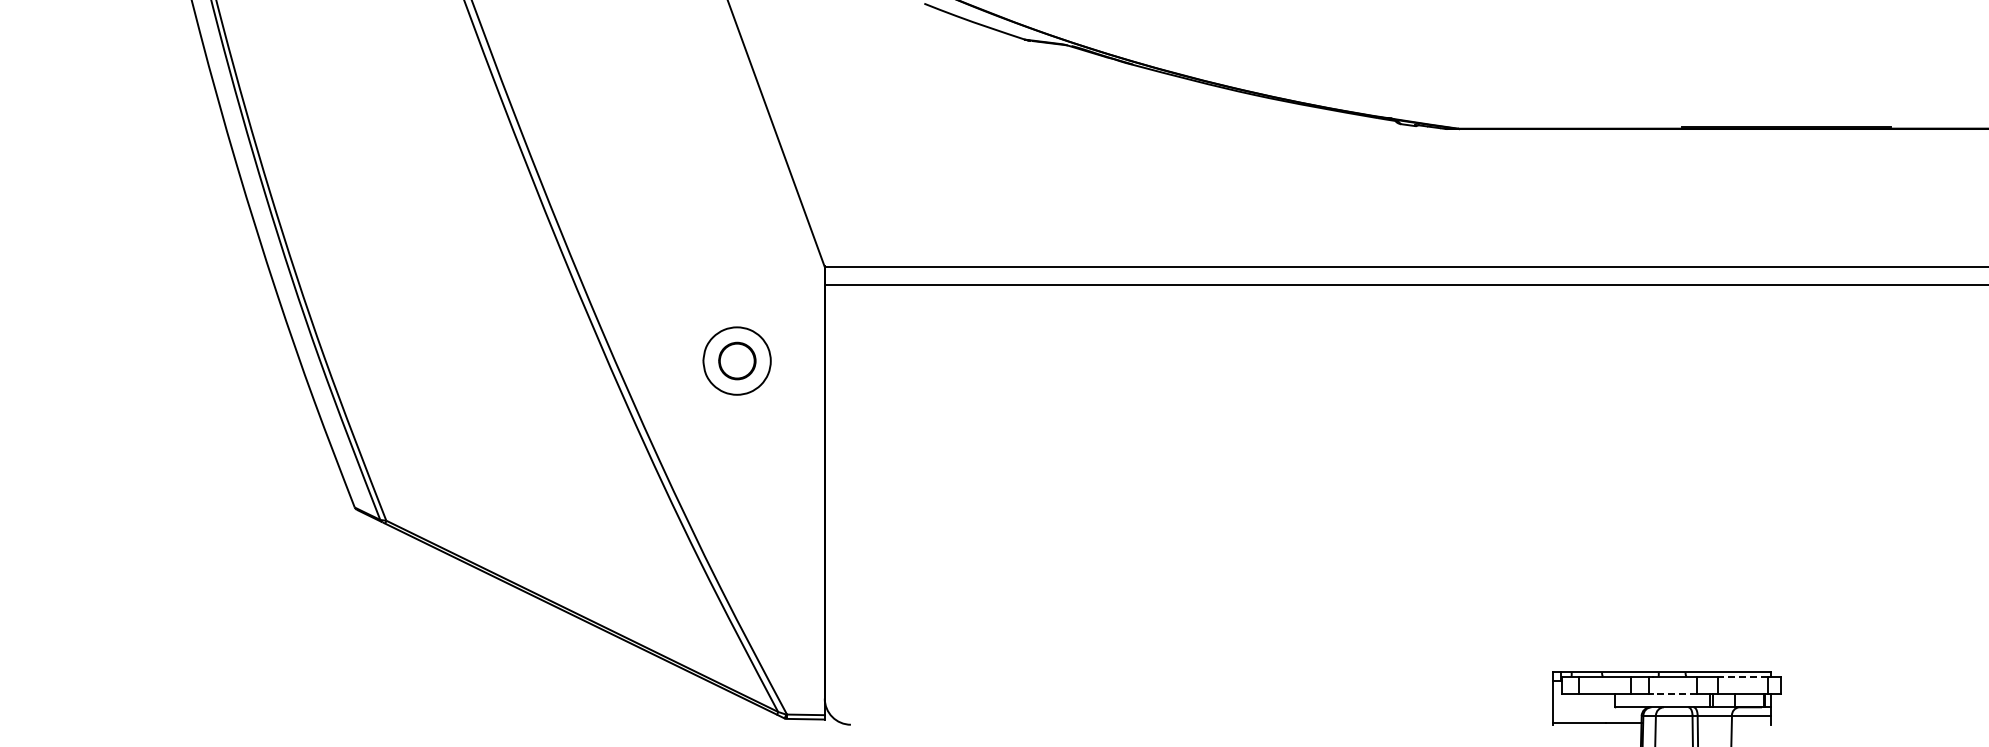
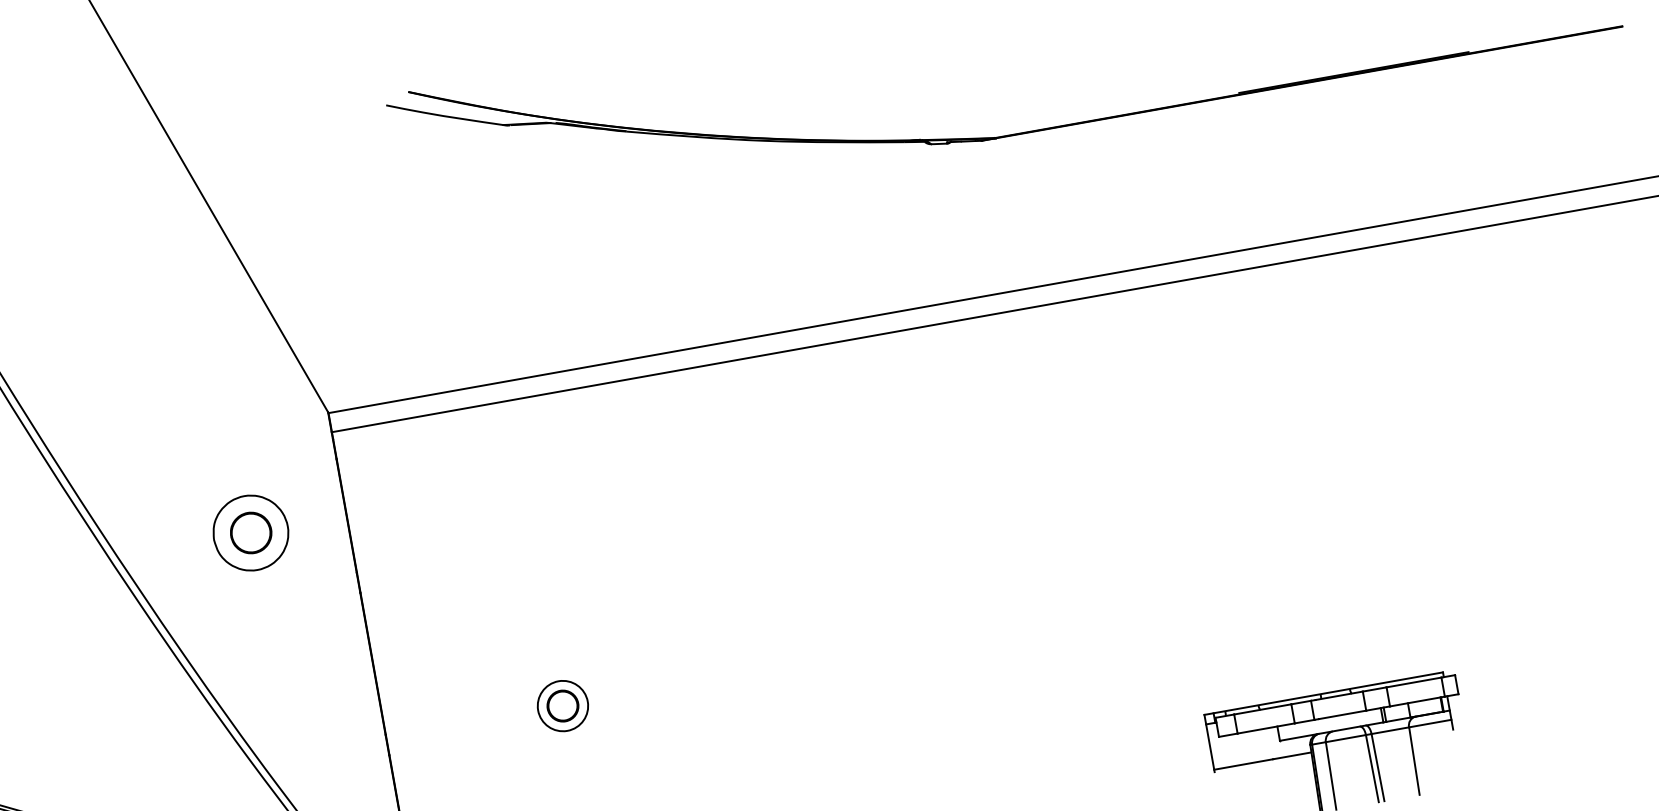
part: (985, 563) -> (562, 706), added
line: (1742, 676) -> (1412, 682), dashed -> solid
line: (1675, 694) -> (1343, 715), dashed -> solid

